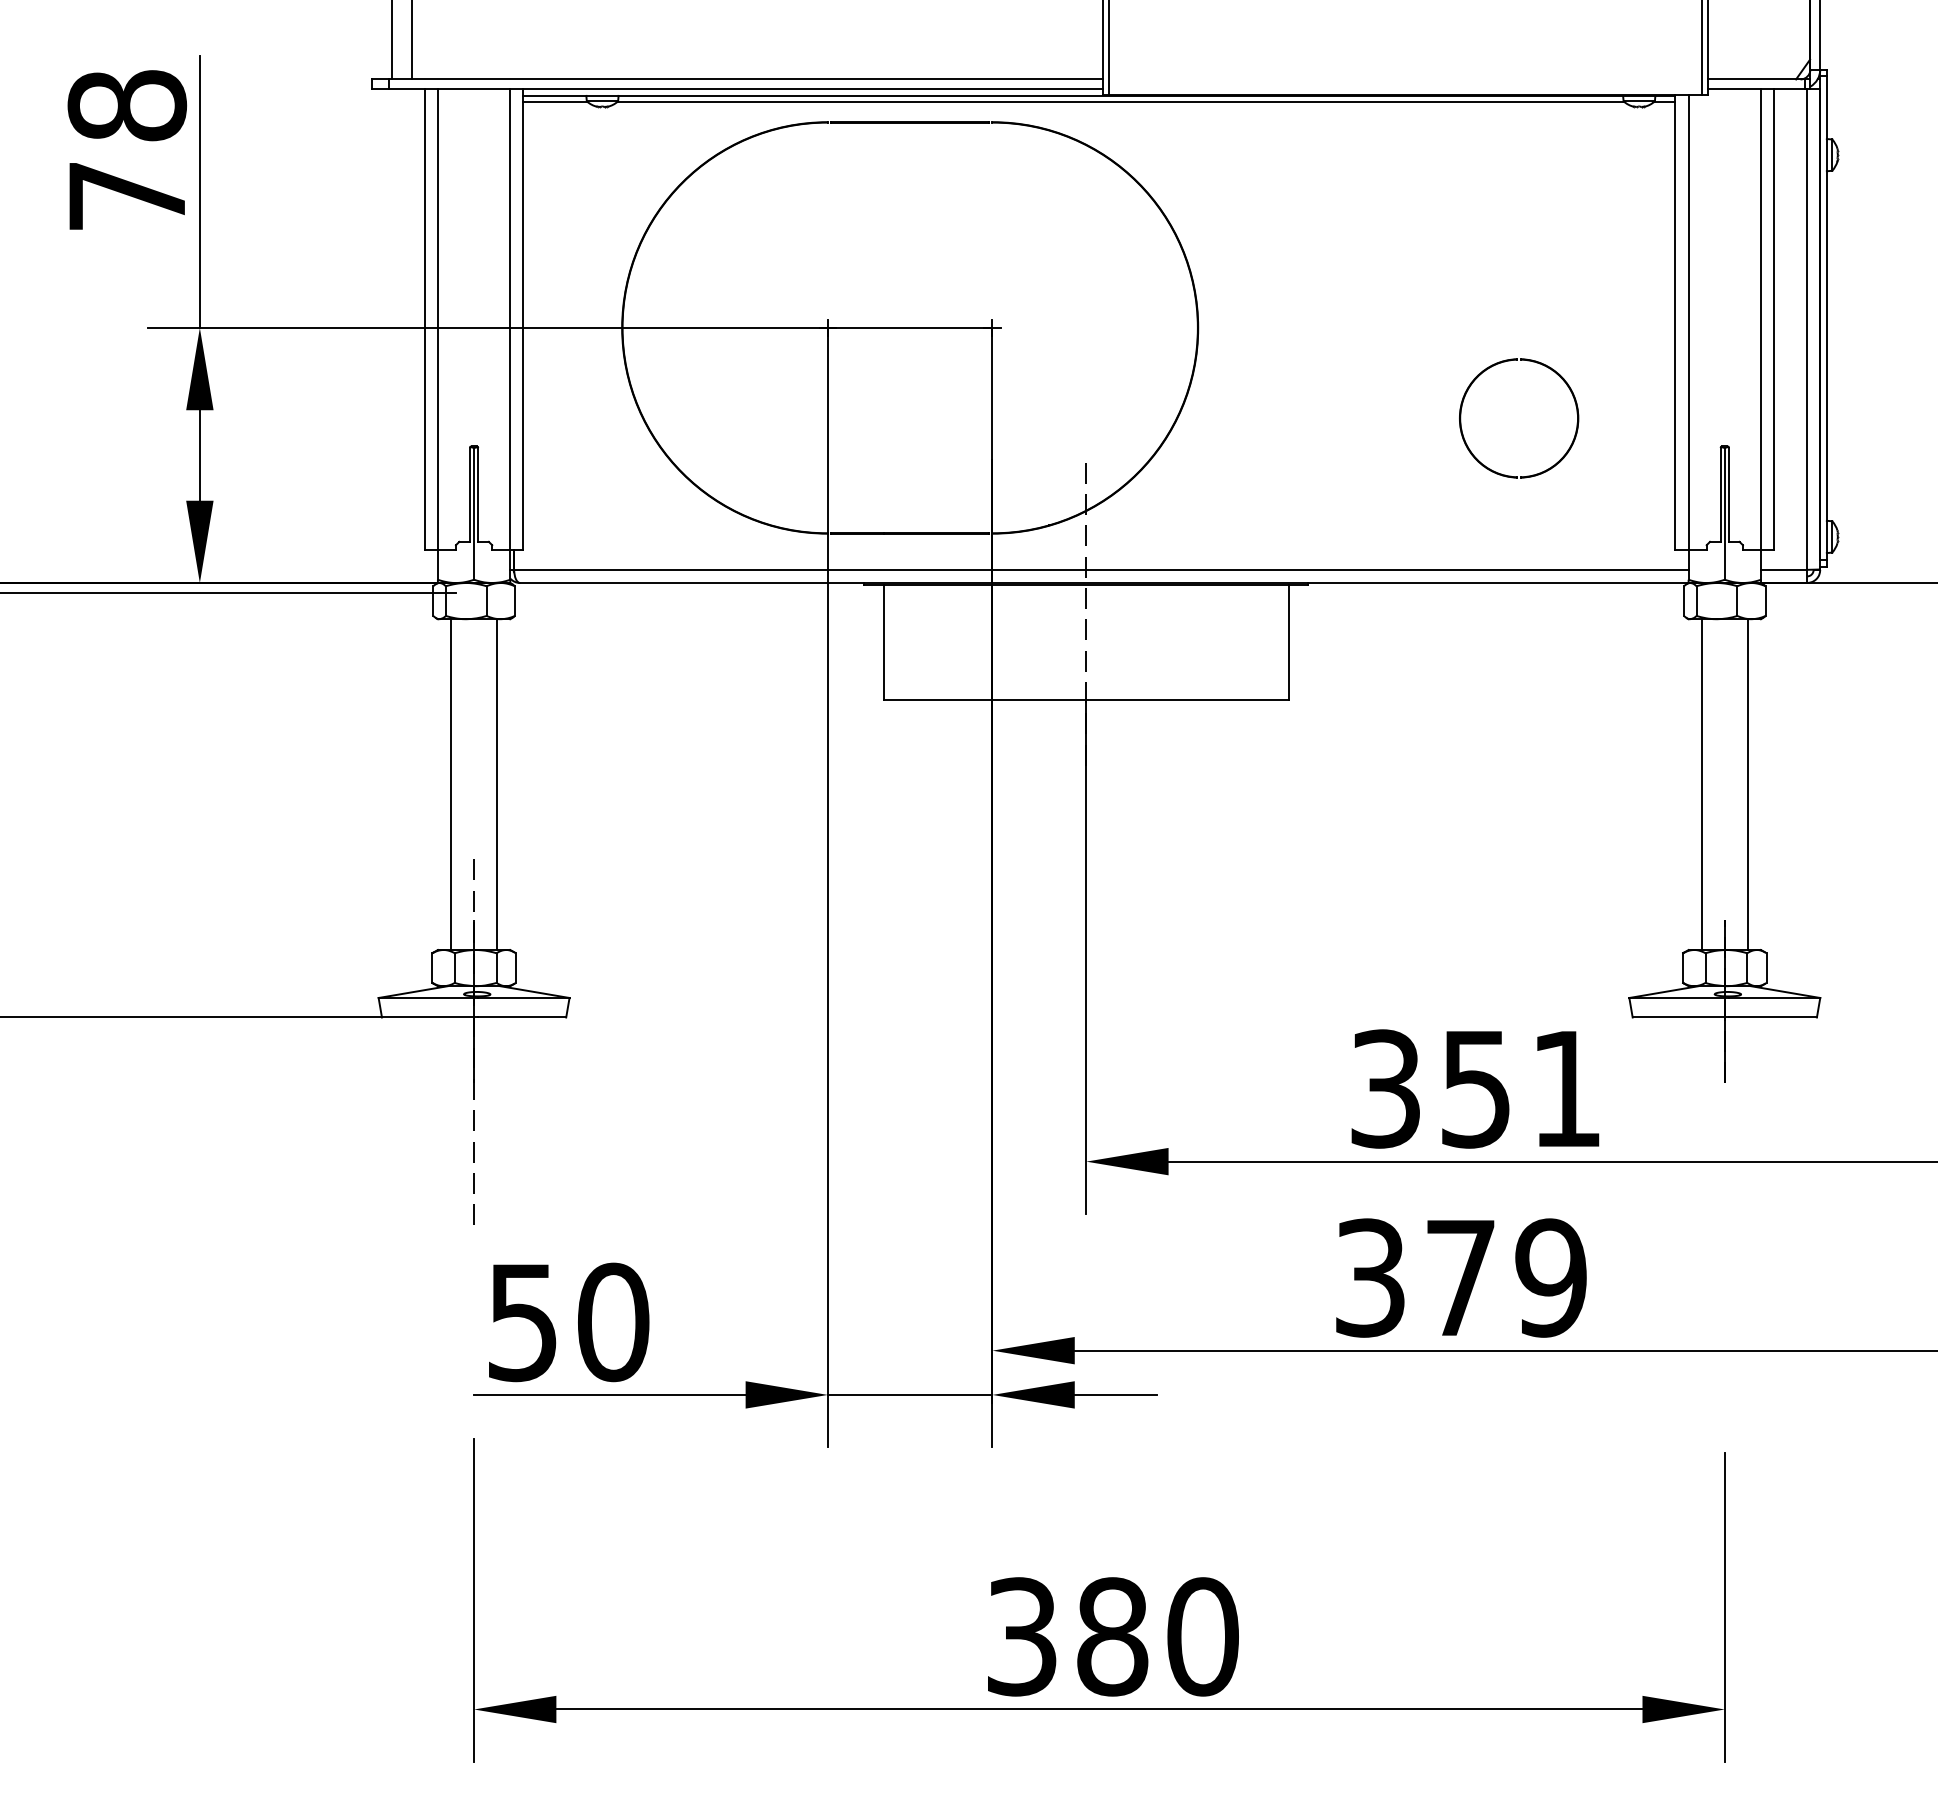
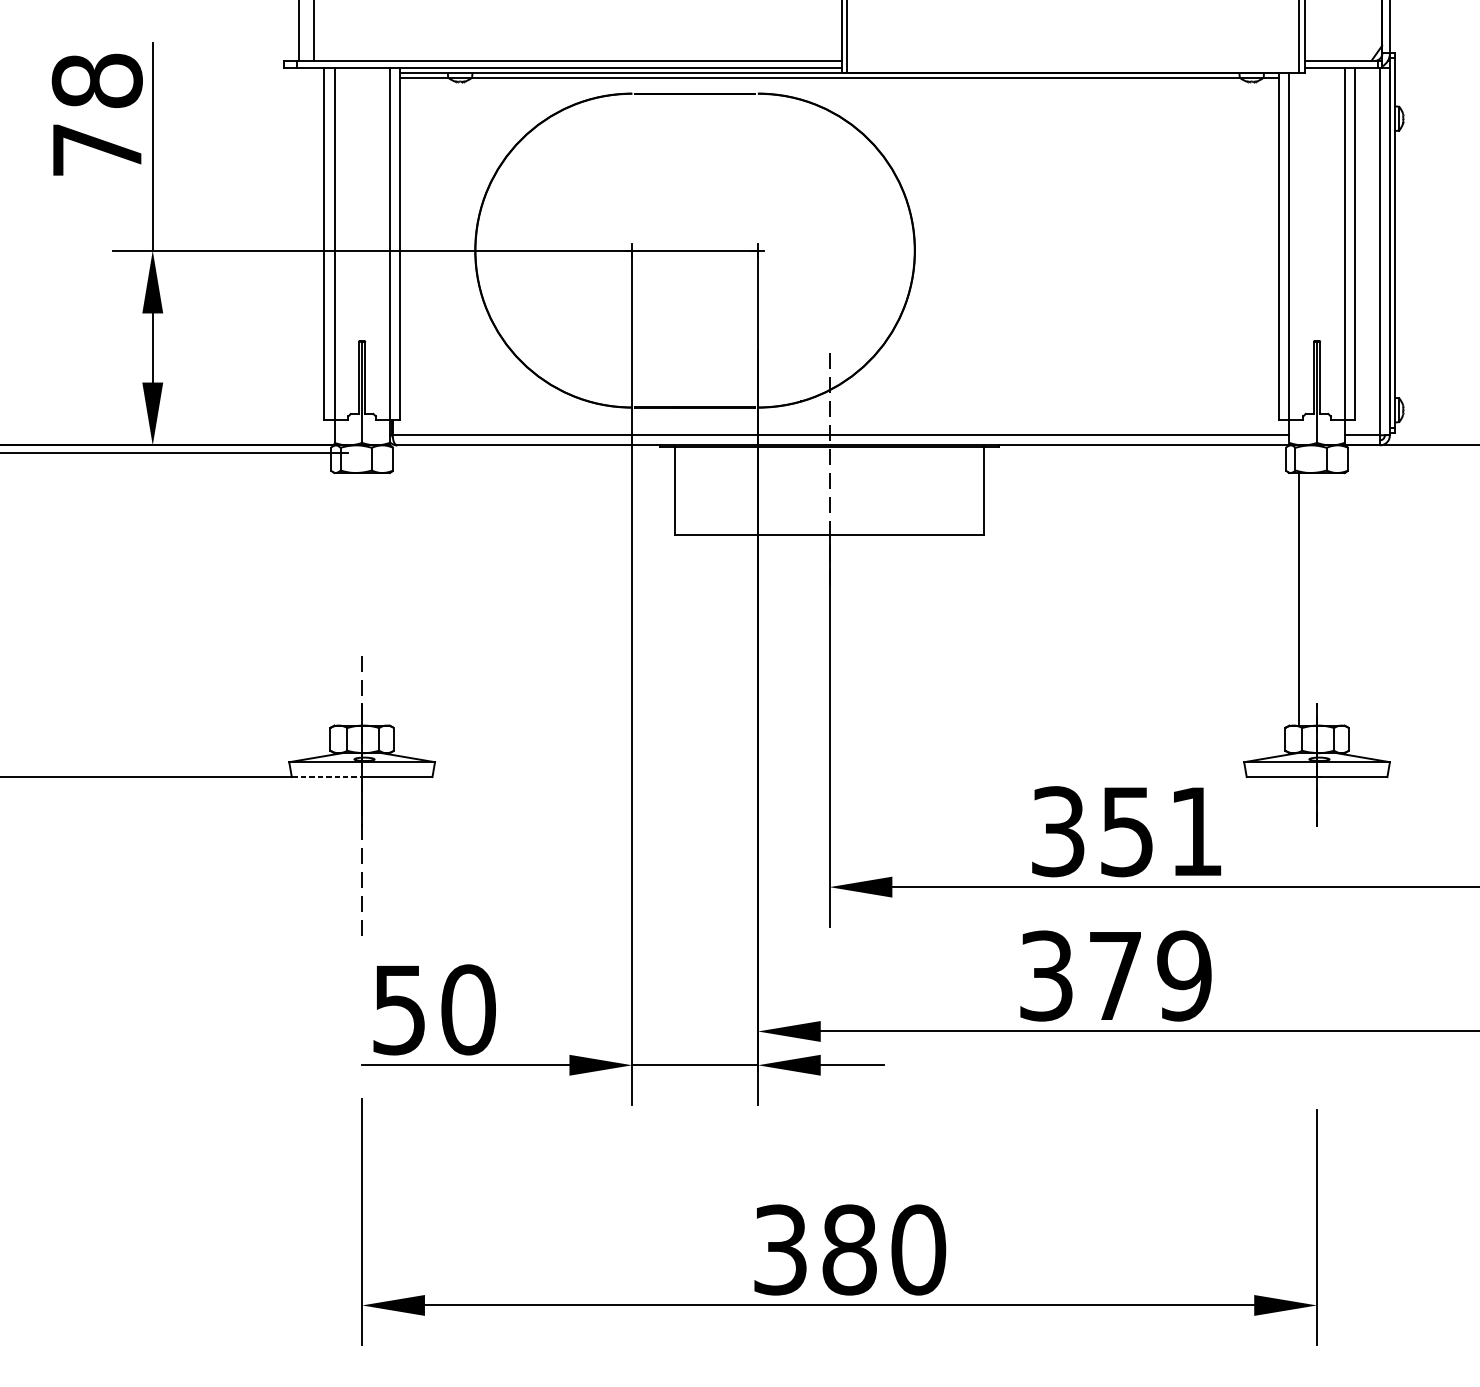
part: (1576, 413) -> (1203, 315), removed
line: (451, 784) -> (344, 599), removed
line: (497, 784) -> (380, 599), removed
line: (1747, 784) -> (1334, 599), removed
line: (429, 1017) -> (328, 777), solid -> dashed

